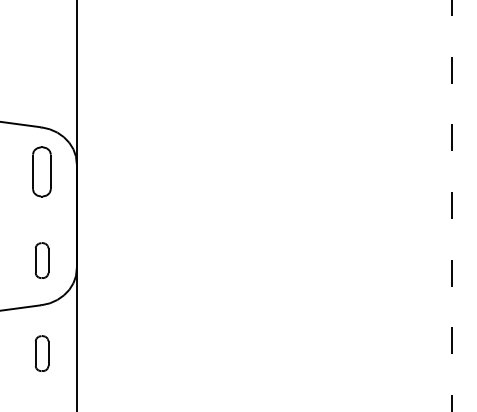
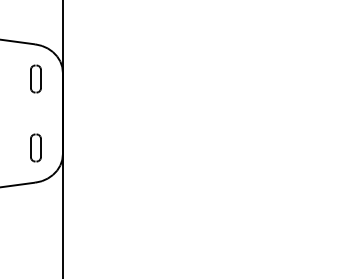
part: (42, 171) -> (36, 78), size x0.71
part: (41, 353) -> (35, 220), removed

